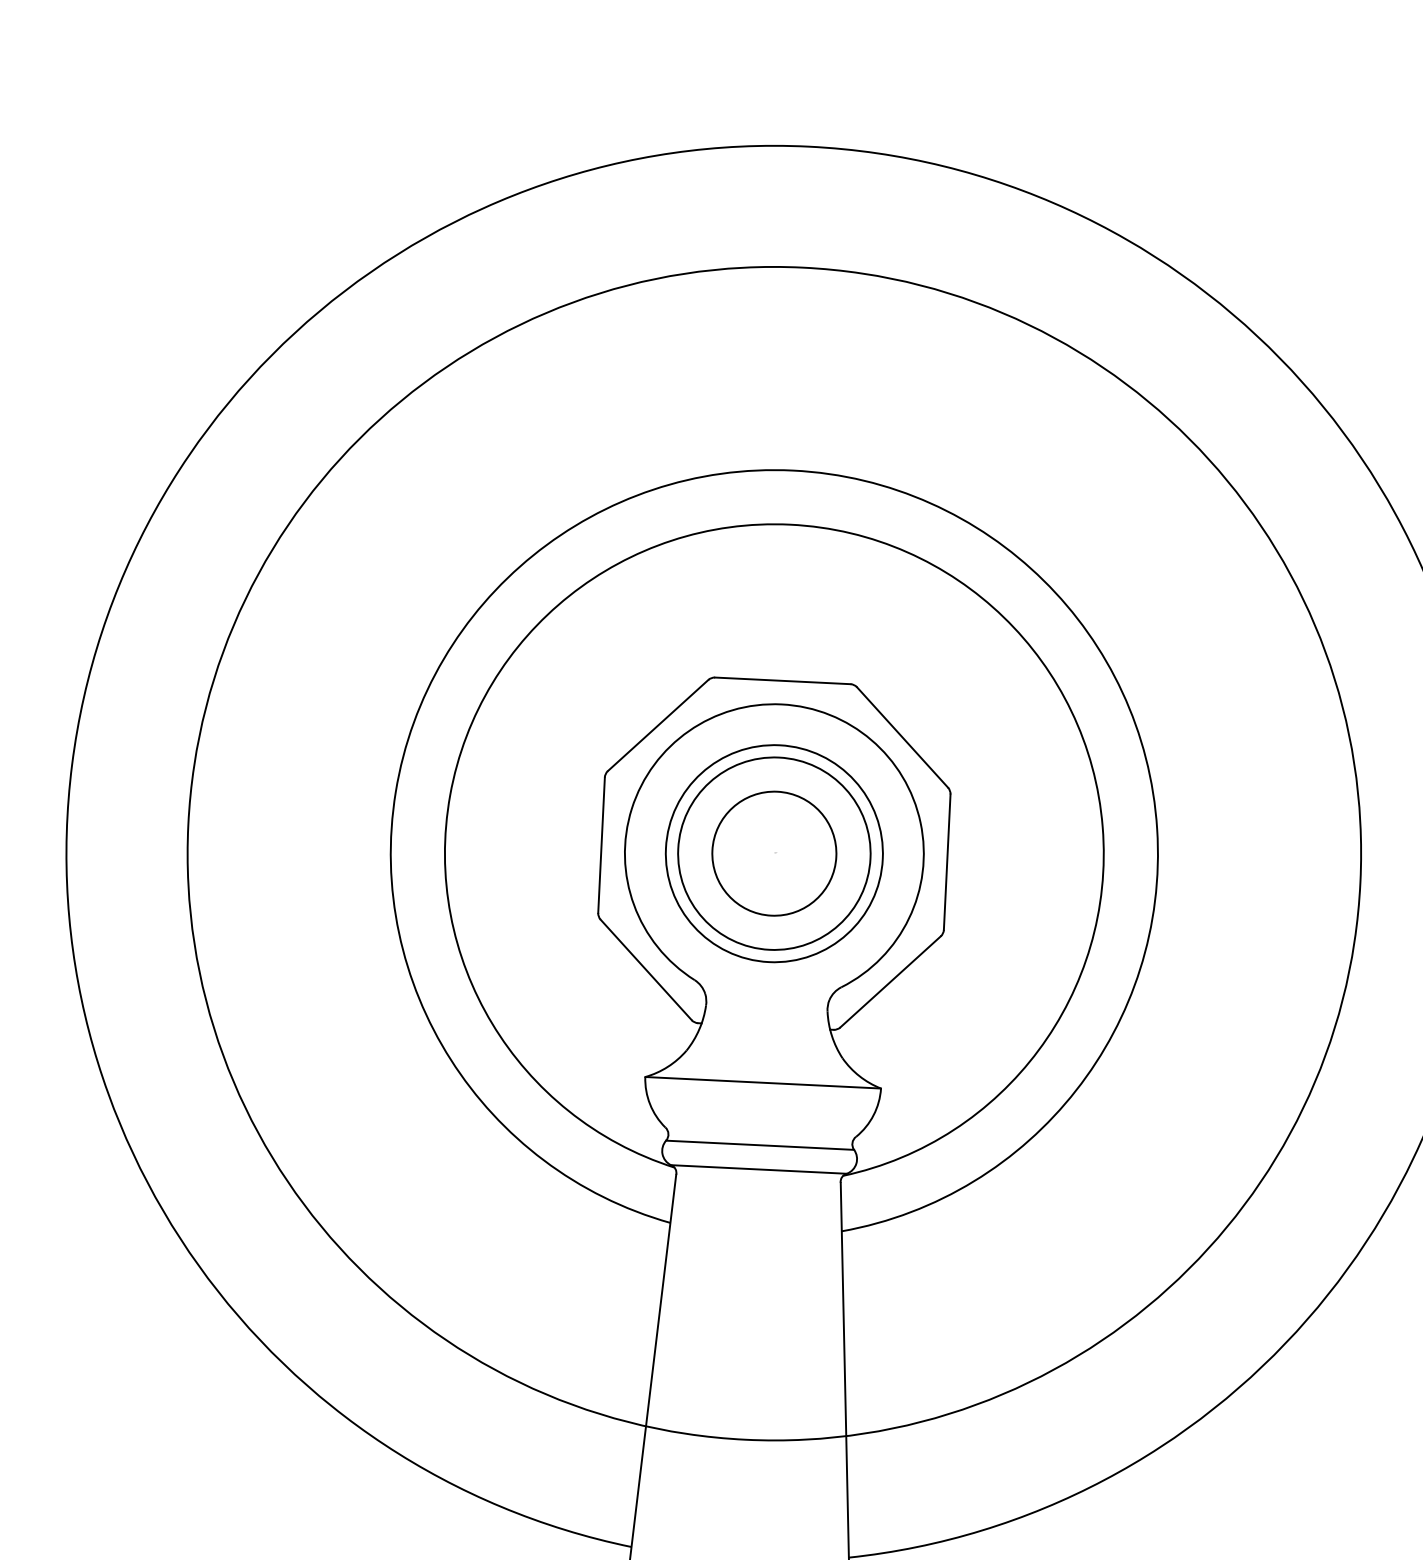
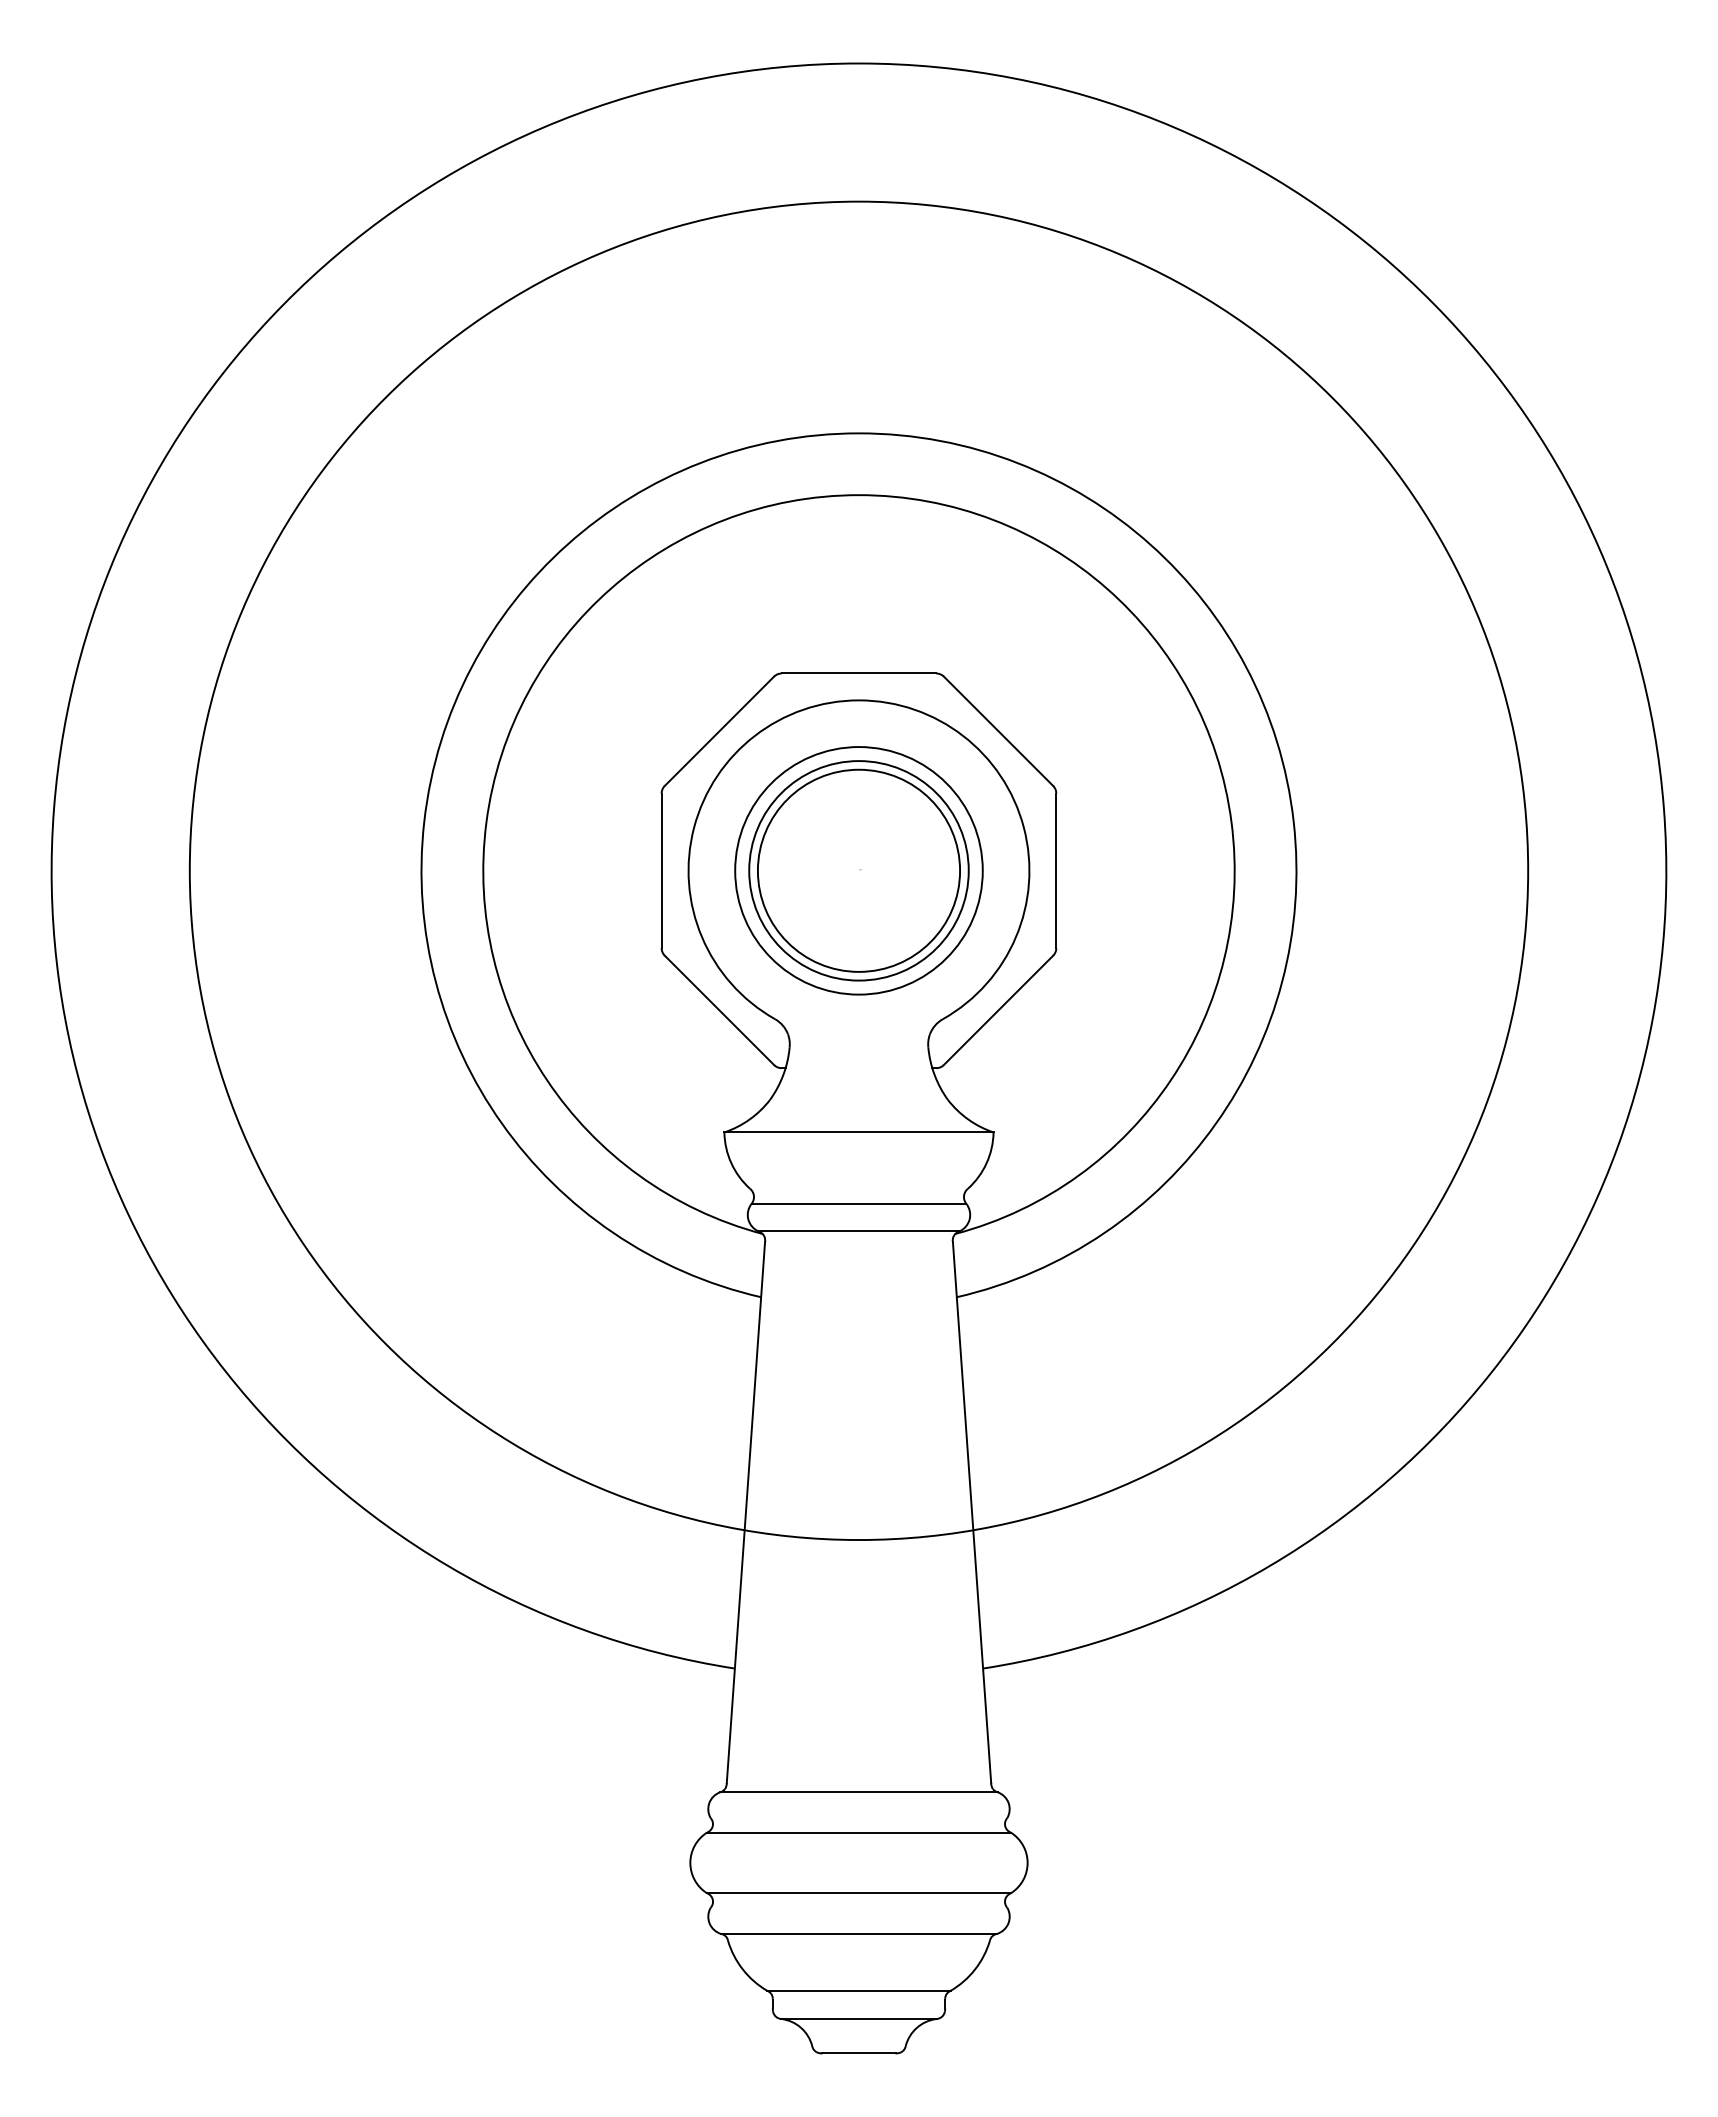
circle: (773, 853) -> (858, 870), size x1.43

